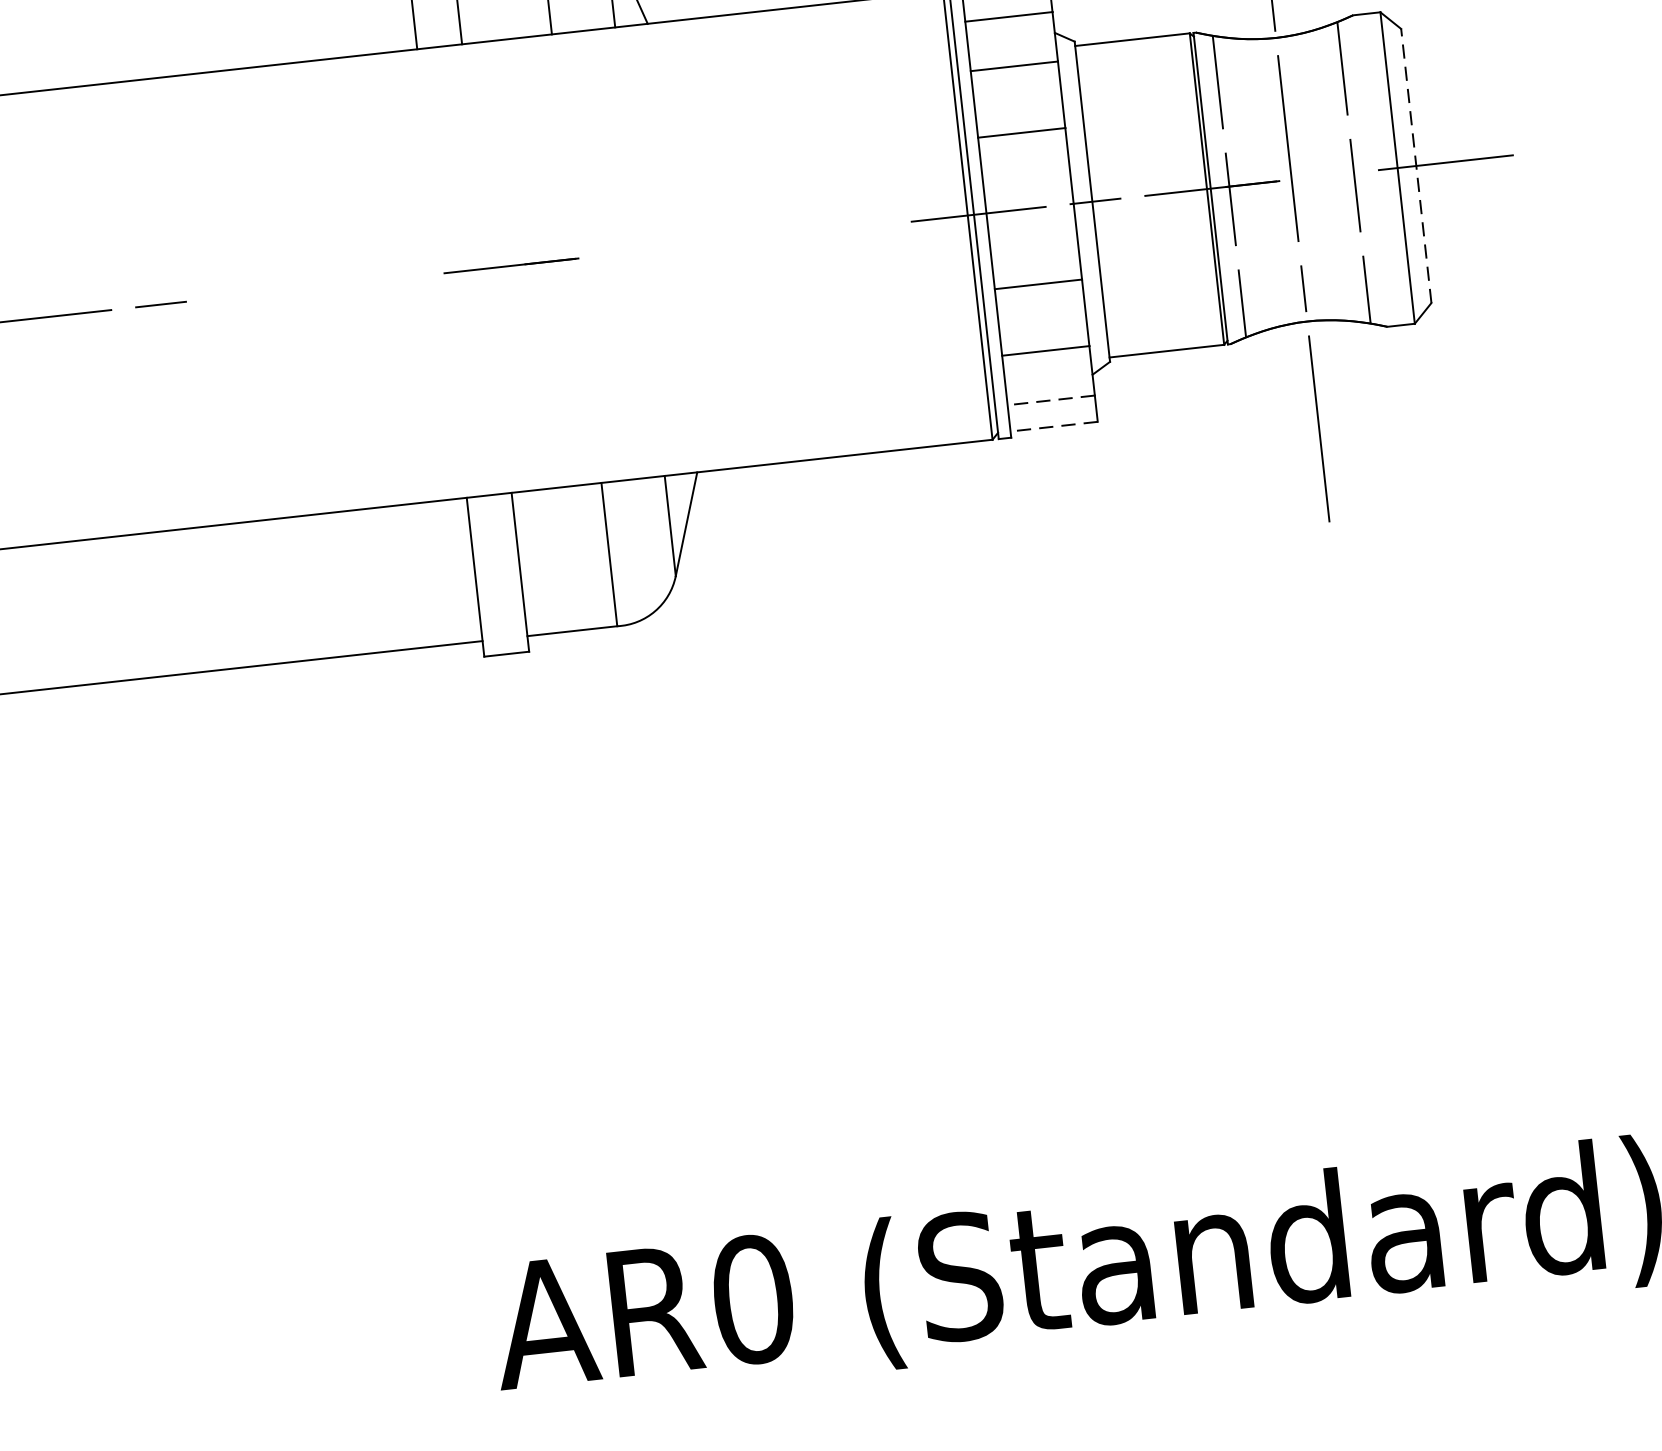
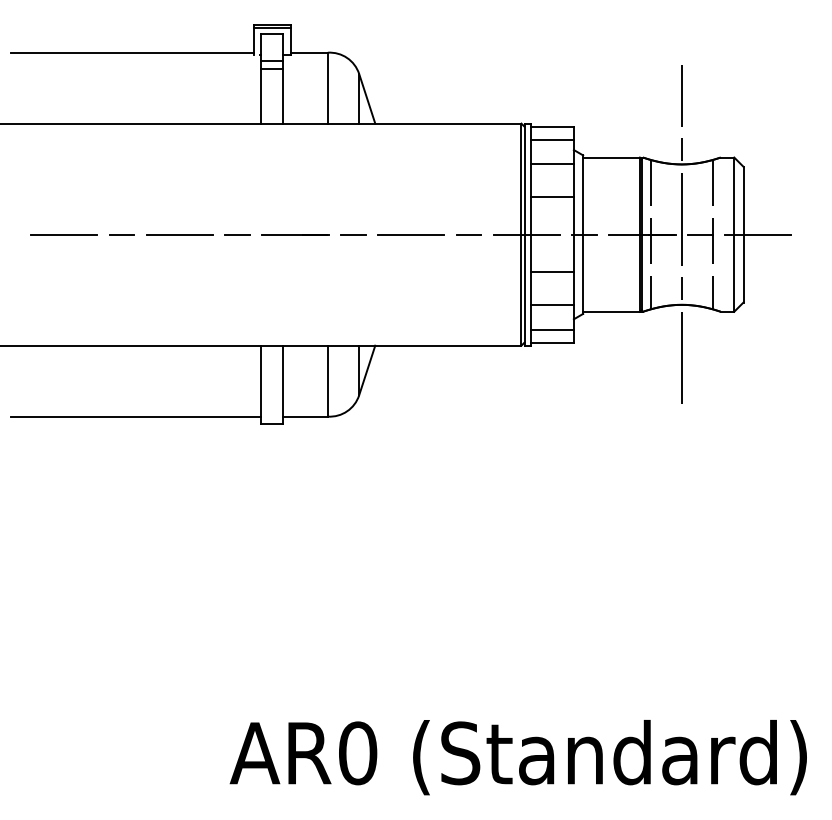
line: (1416, 165) -> (743, 234), dashed -> solid
line: (1329, 175) -> (700, 234), added
line: (860, 226) -> (468, 234), added
line: (745, 239) -> (411, 234), added
line: (628, 252) -> (353, 234), added
line: (394, 278) -> (237, 234), added
line: (276, 291) -> (179, 234), added
line: (1051, 400) -> (552, 329), dashed -> solid
line: (1054, 426) -> (552, 342), dashed -> solid

